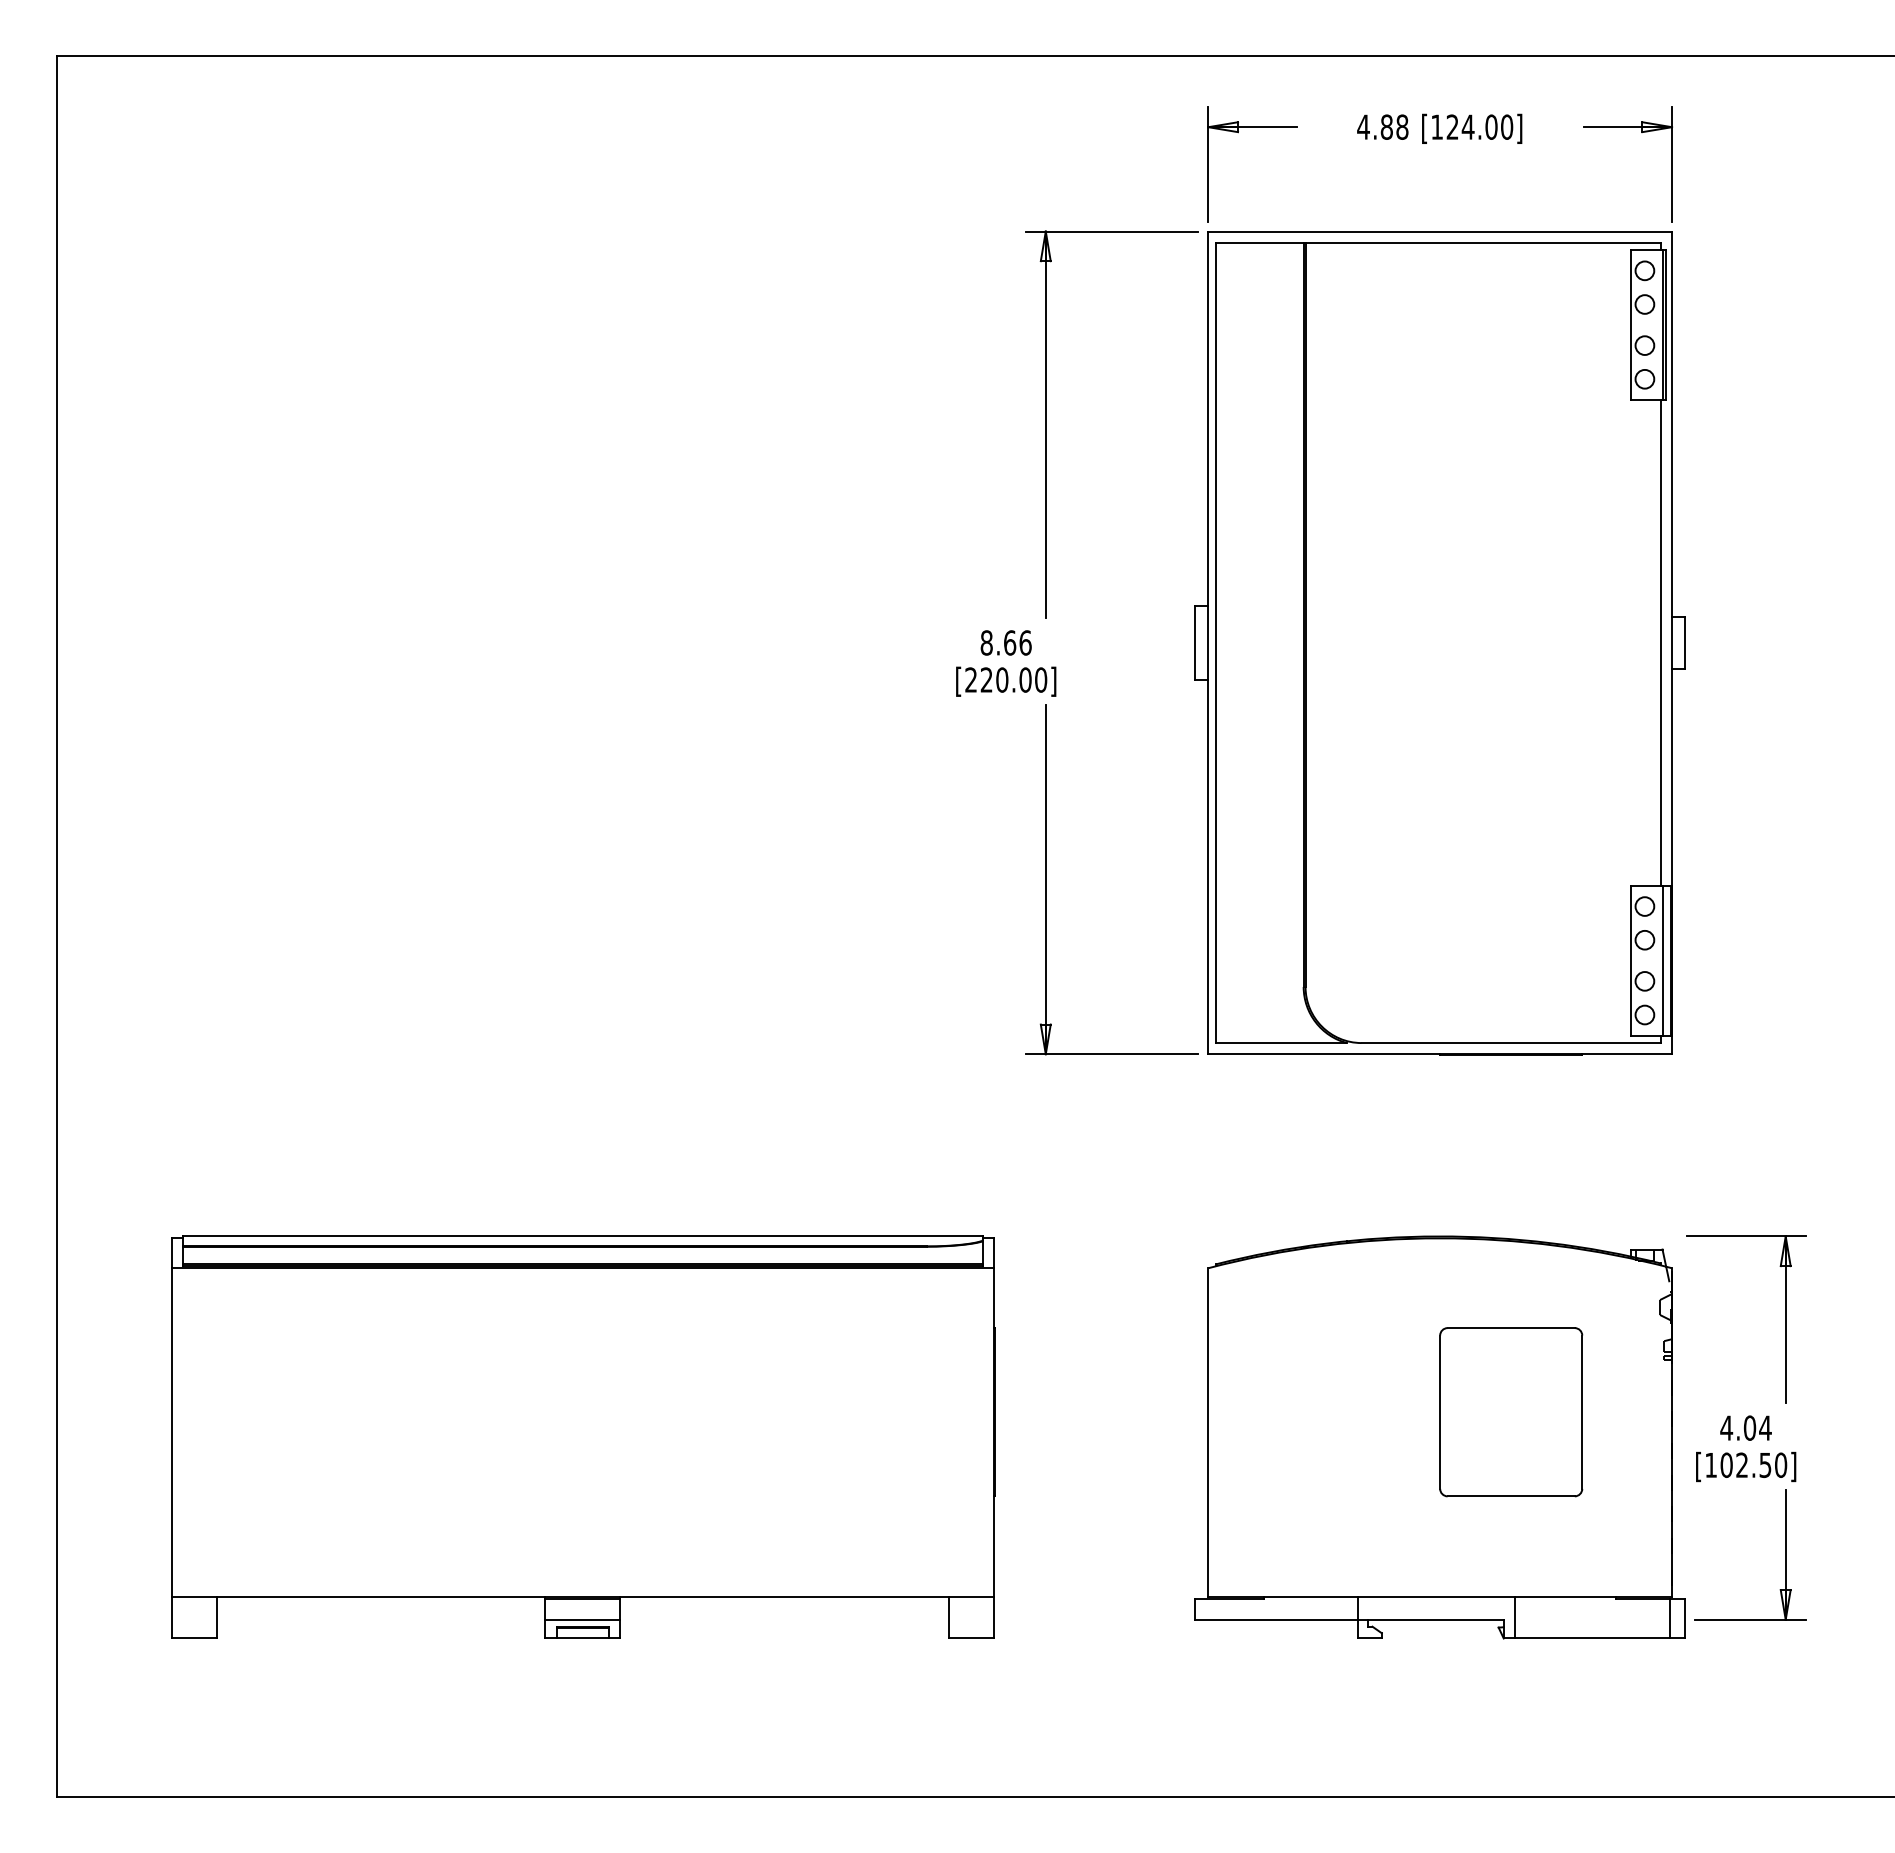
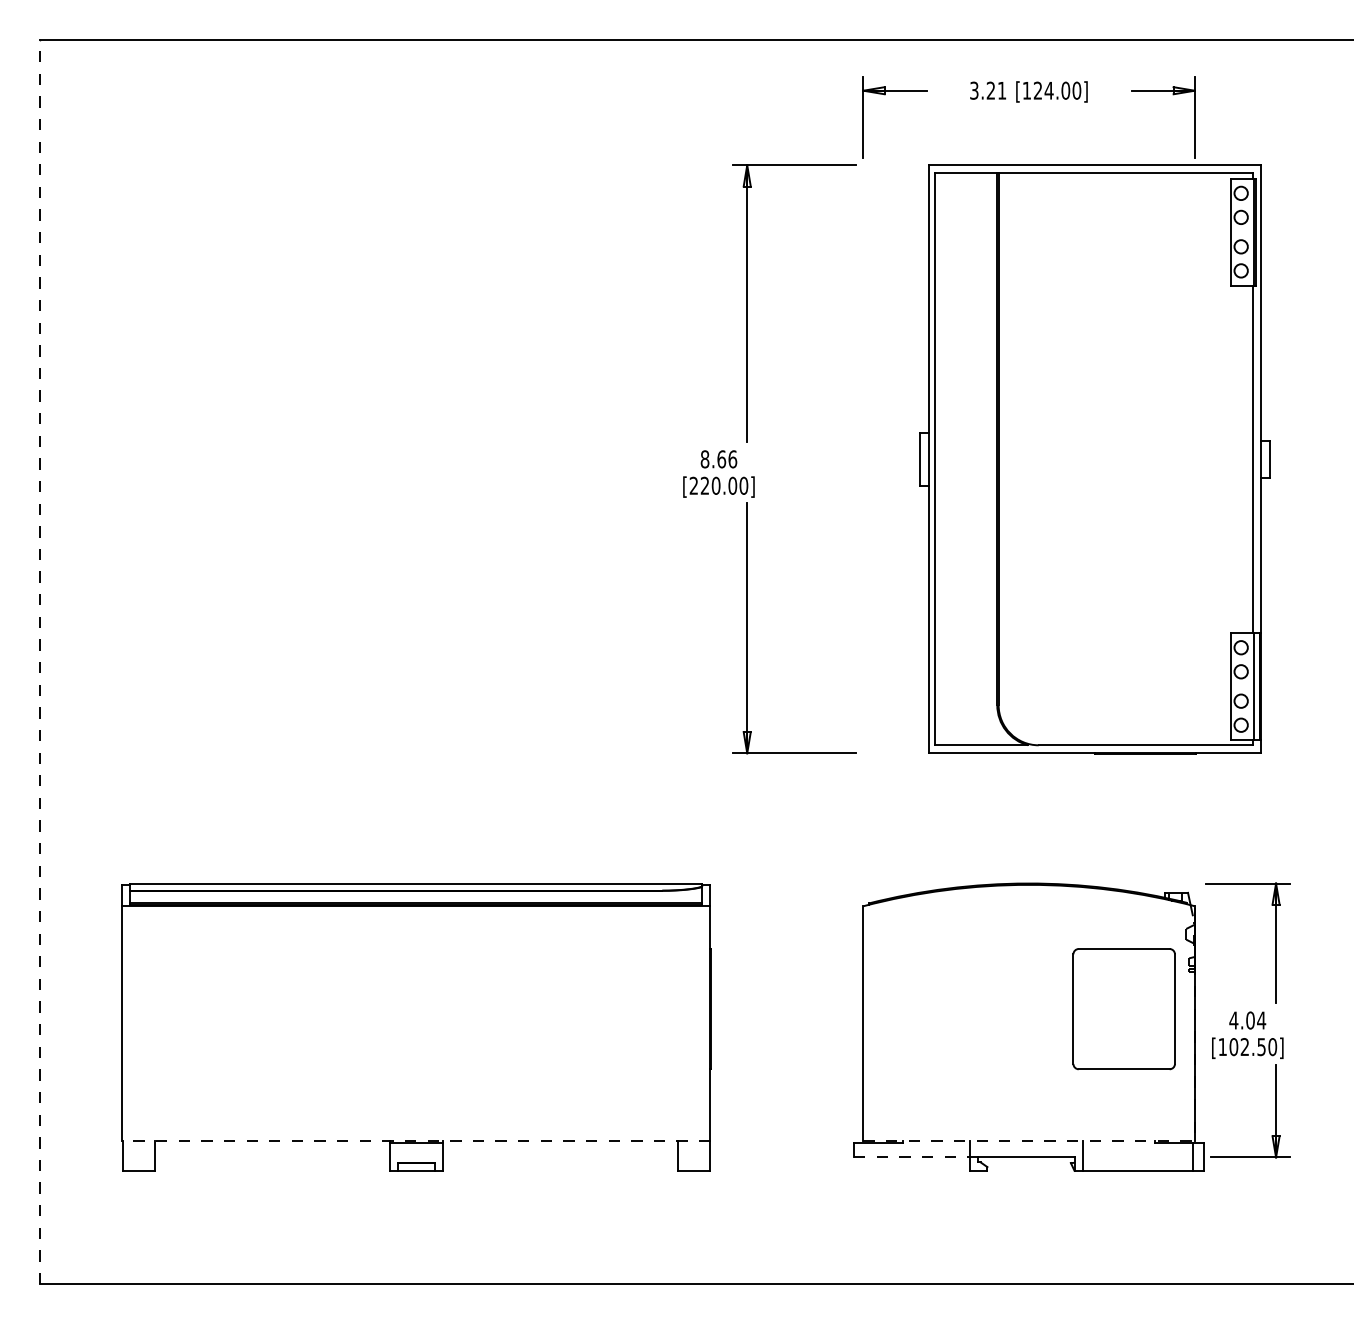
text: (1382, 126) -> (987, 90), 4.88 -> 3.21
part: (1439, 643) -> (1094, 459), moved
line: (56, 926) -> (40, 662), solid -> dashed
part: (1511, 1412) -> (1124, 1009), moved
line: (582, 1597) -> (416, 1141), solid -> dashed
line: (1440, 1597) -> (1029, 1141), solid -> dashed
line: (582, 1619) -> (416, 1157), removed
line: (1277, 1619) -> (912, 1157), solid -> dashed

